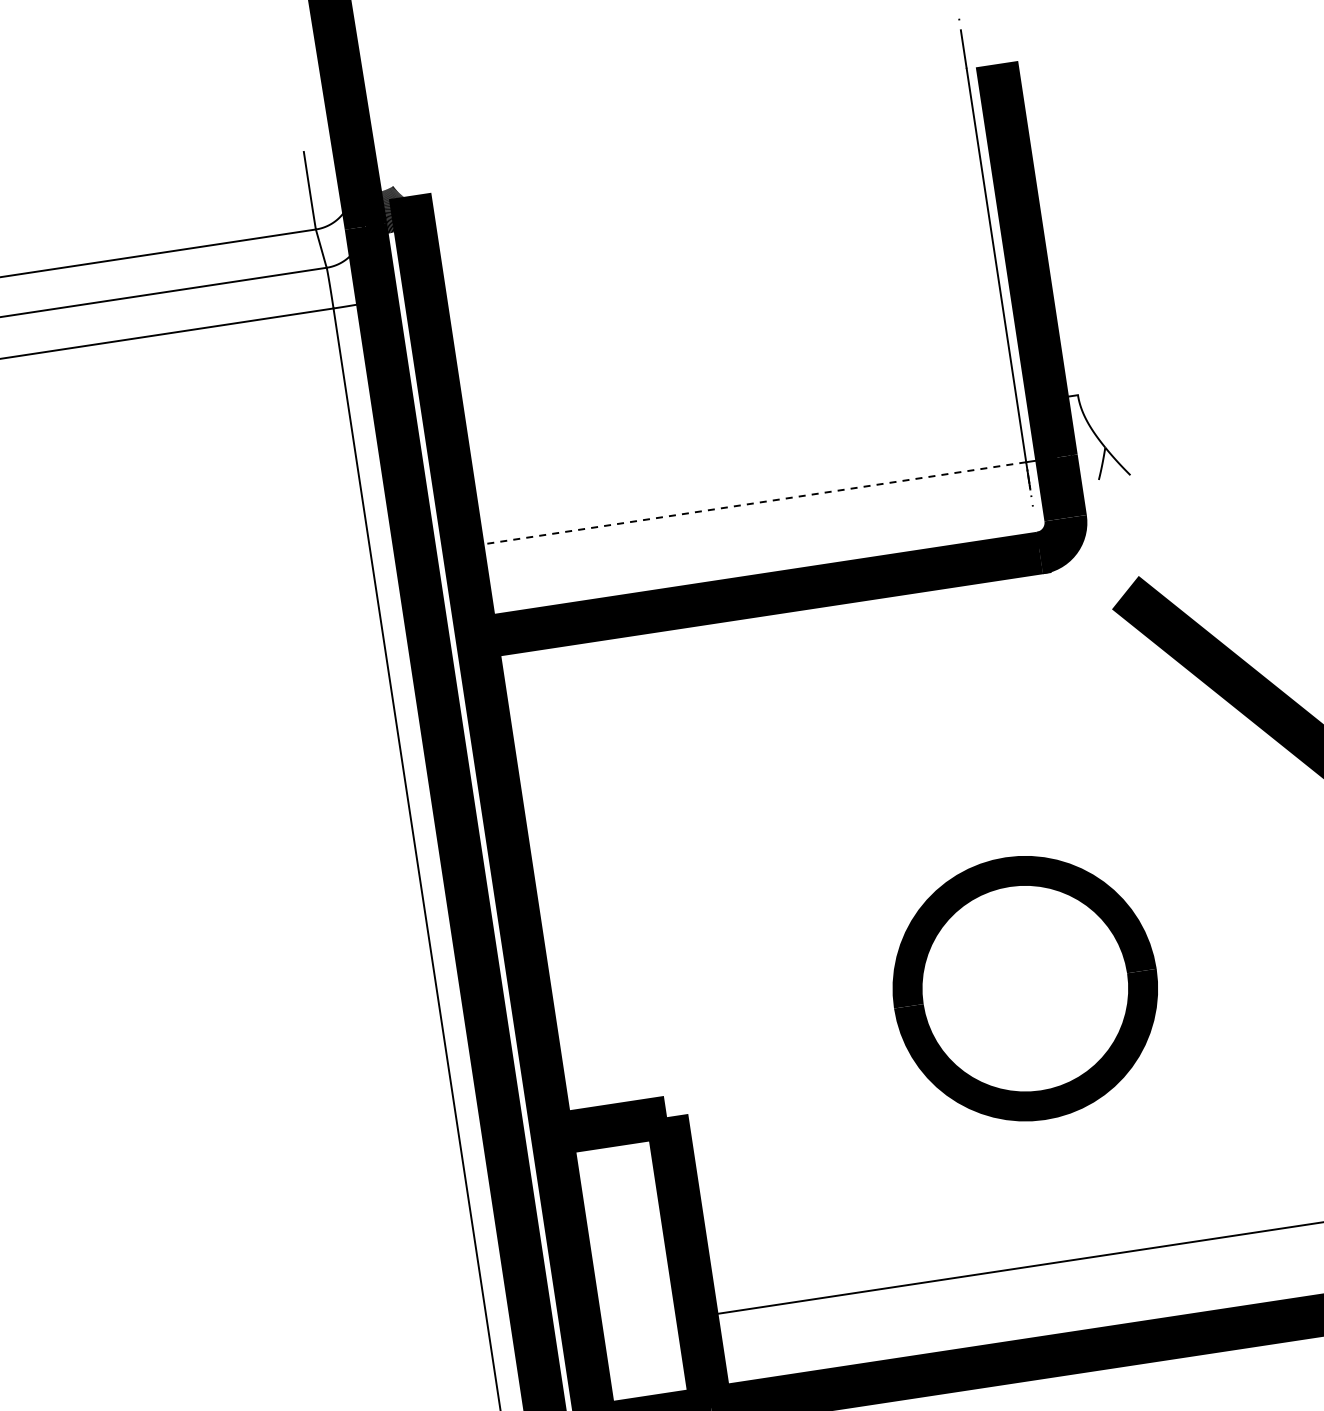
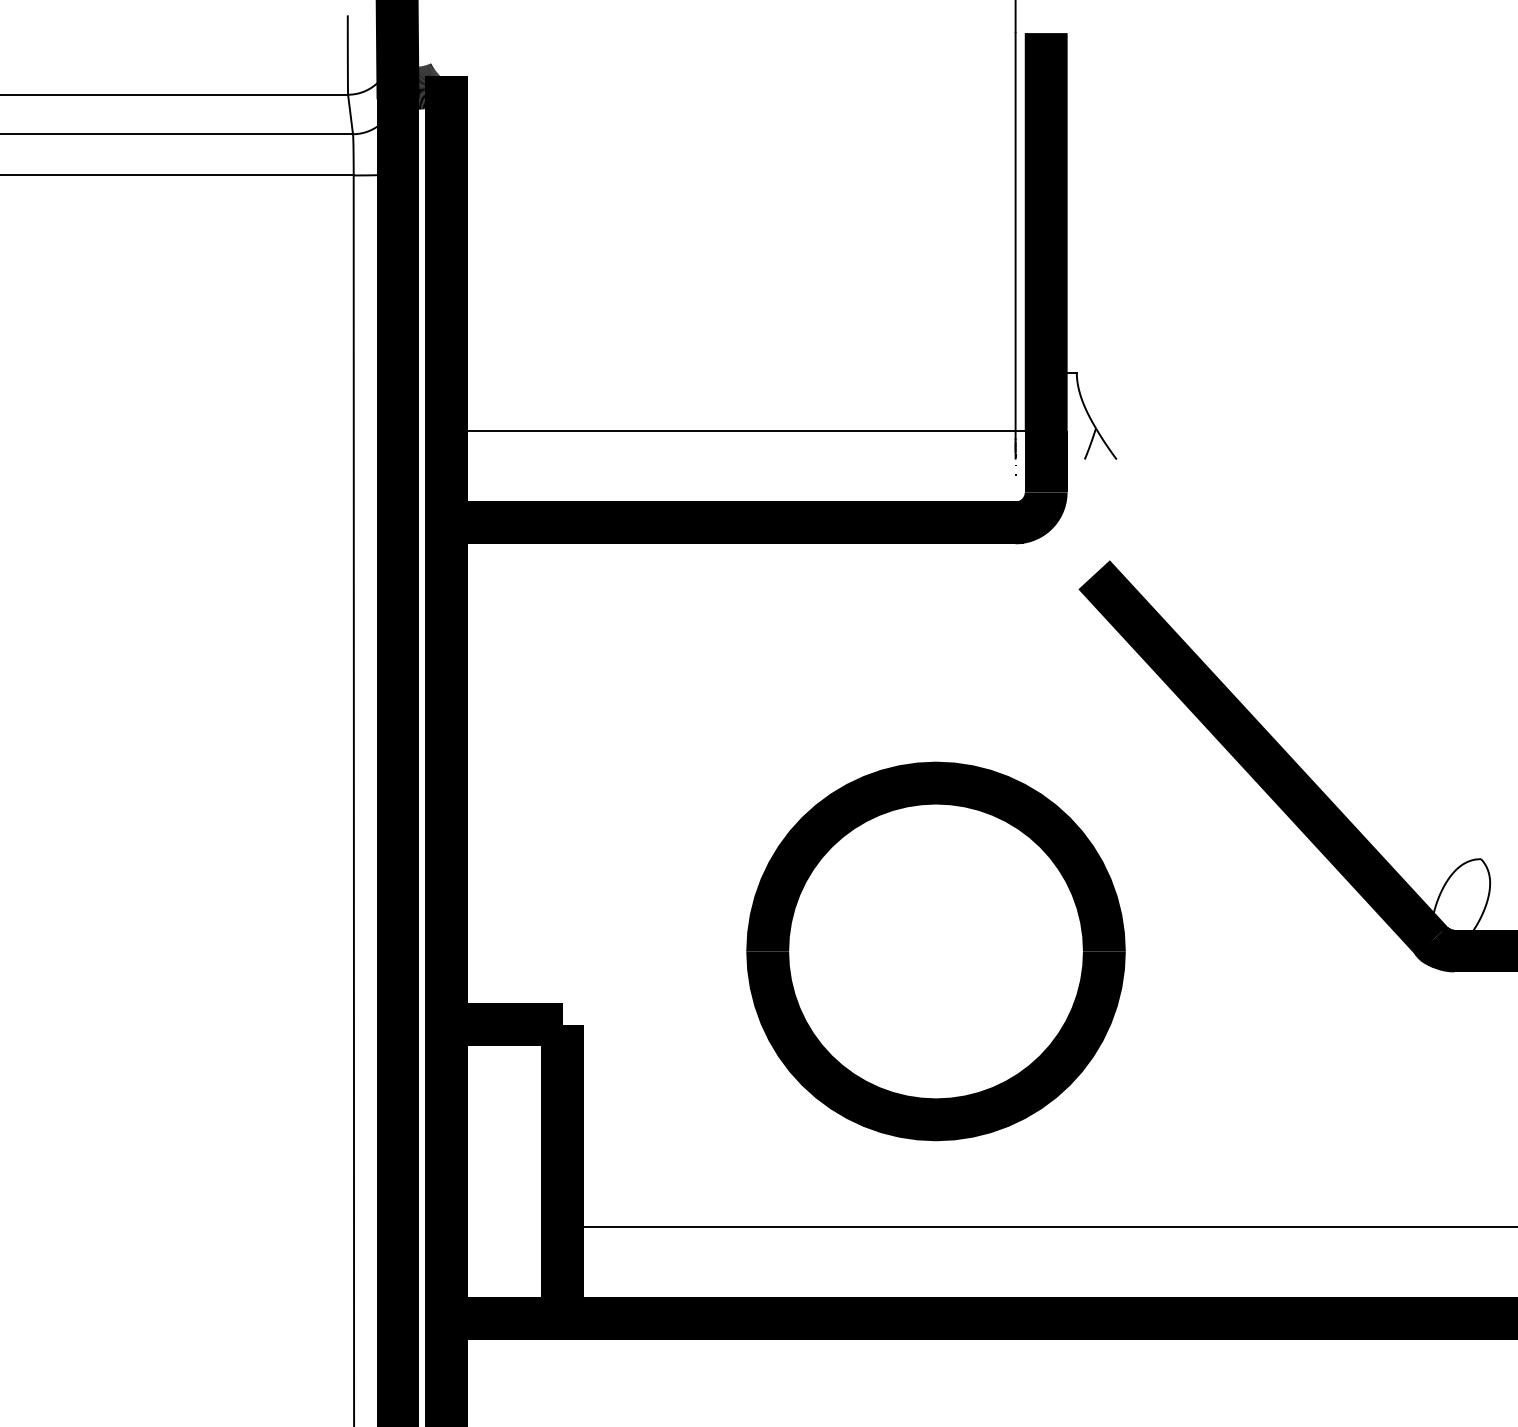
line: (744, 505) -> (730, 431), dashed -> solid
part: (1024, 988) -> (935, 951), size x1.43

